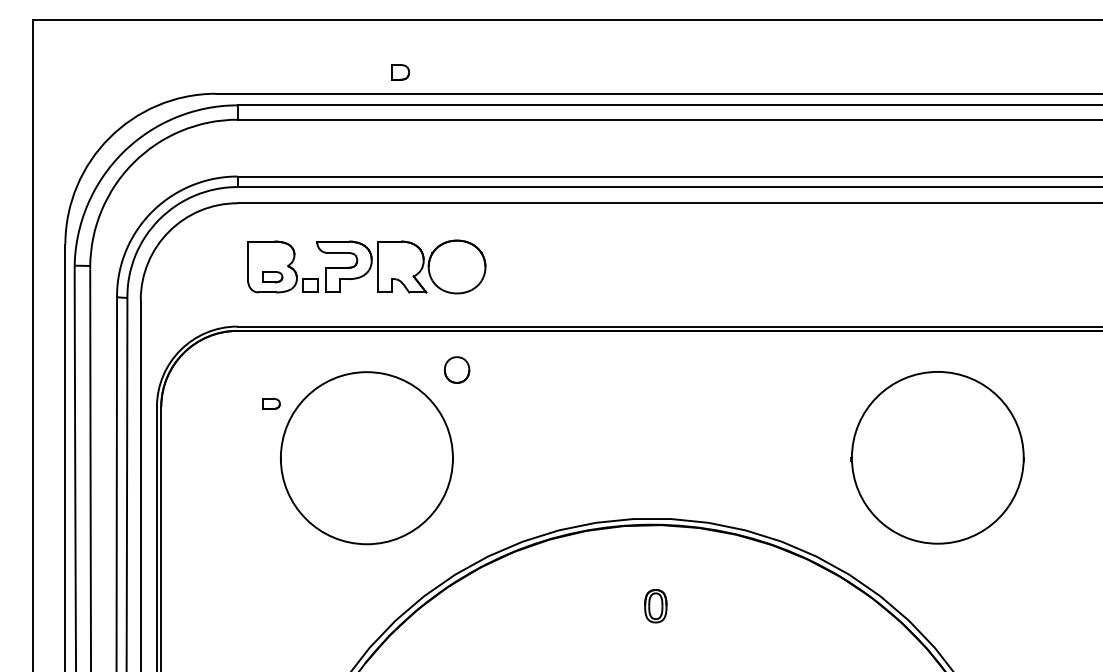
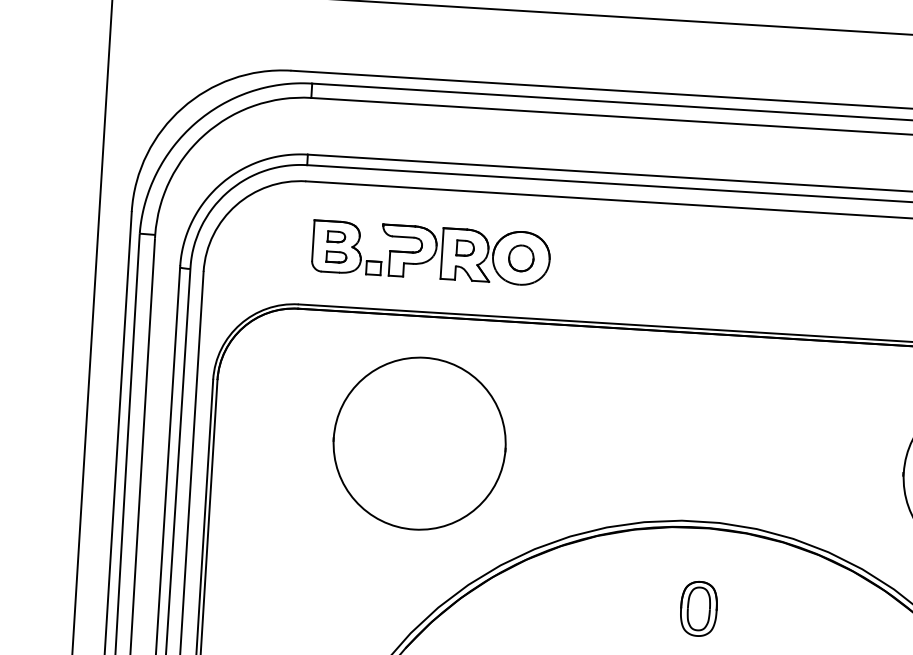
part: (400, 72) -> (465, 248), moved
part: (457, 369) -> (521, 257), moved
part: (271, 403) -> (336, 236), moved
part: (655, 606) -> (698, 609), size x1.67

